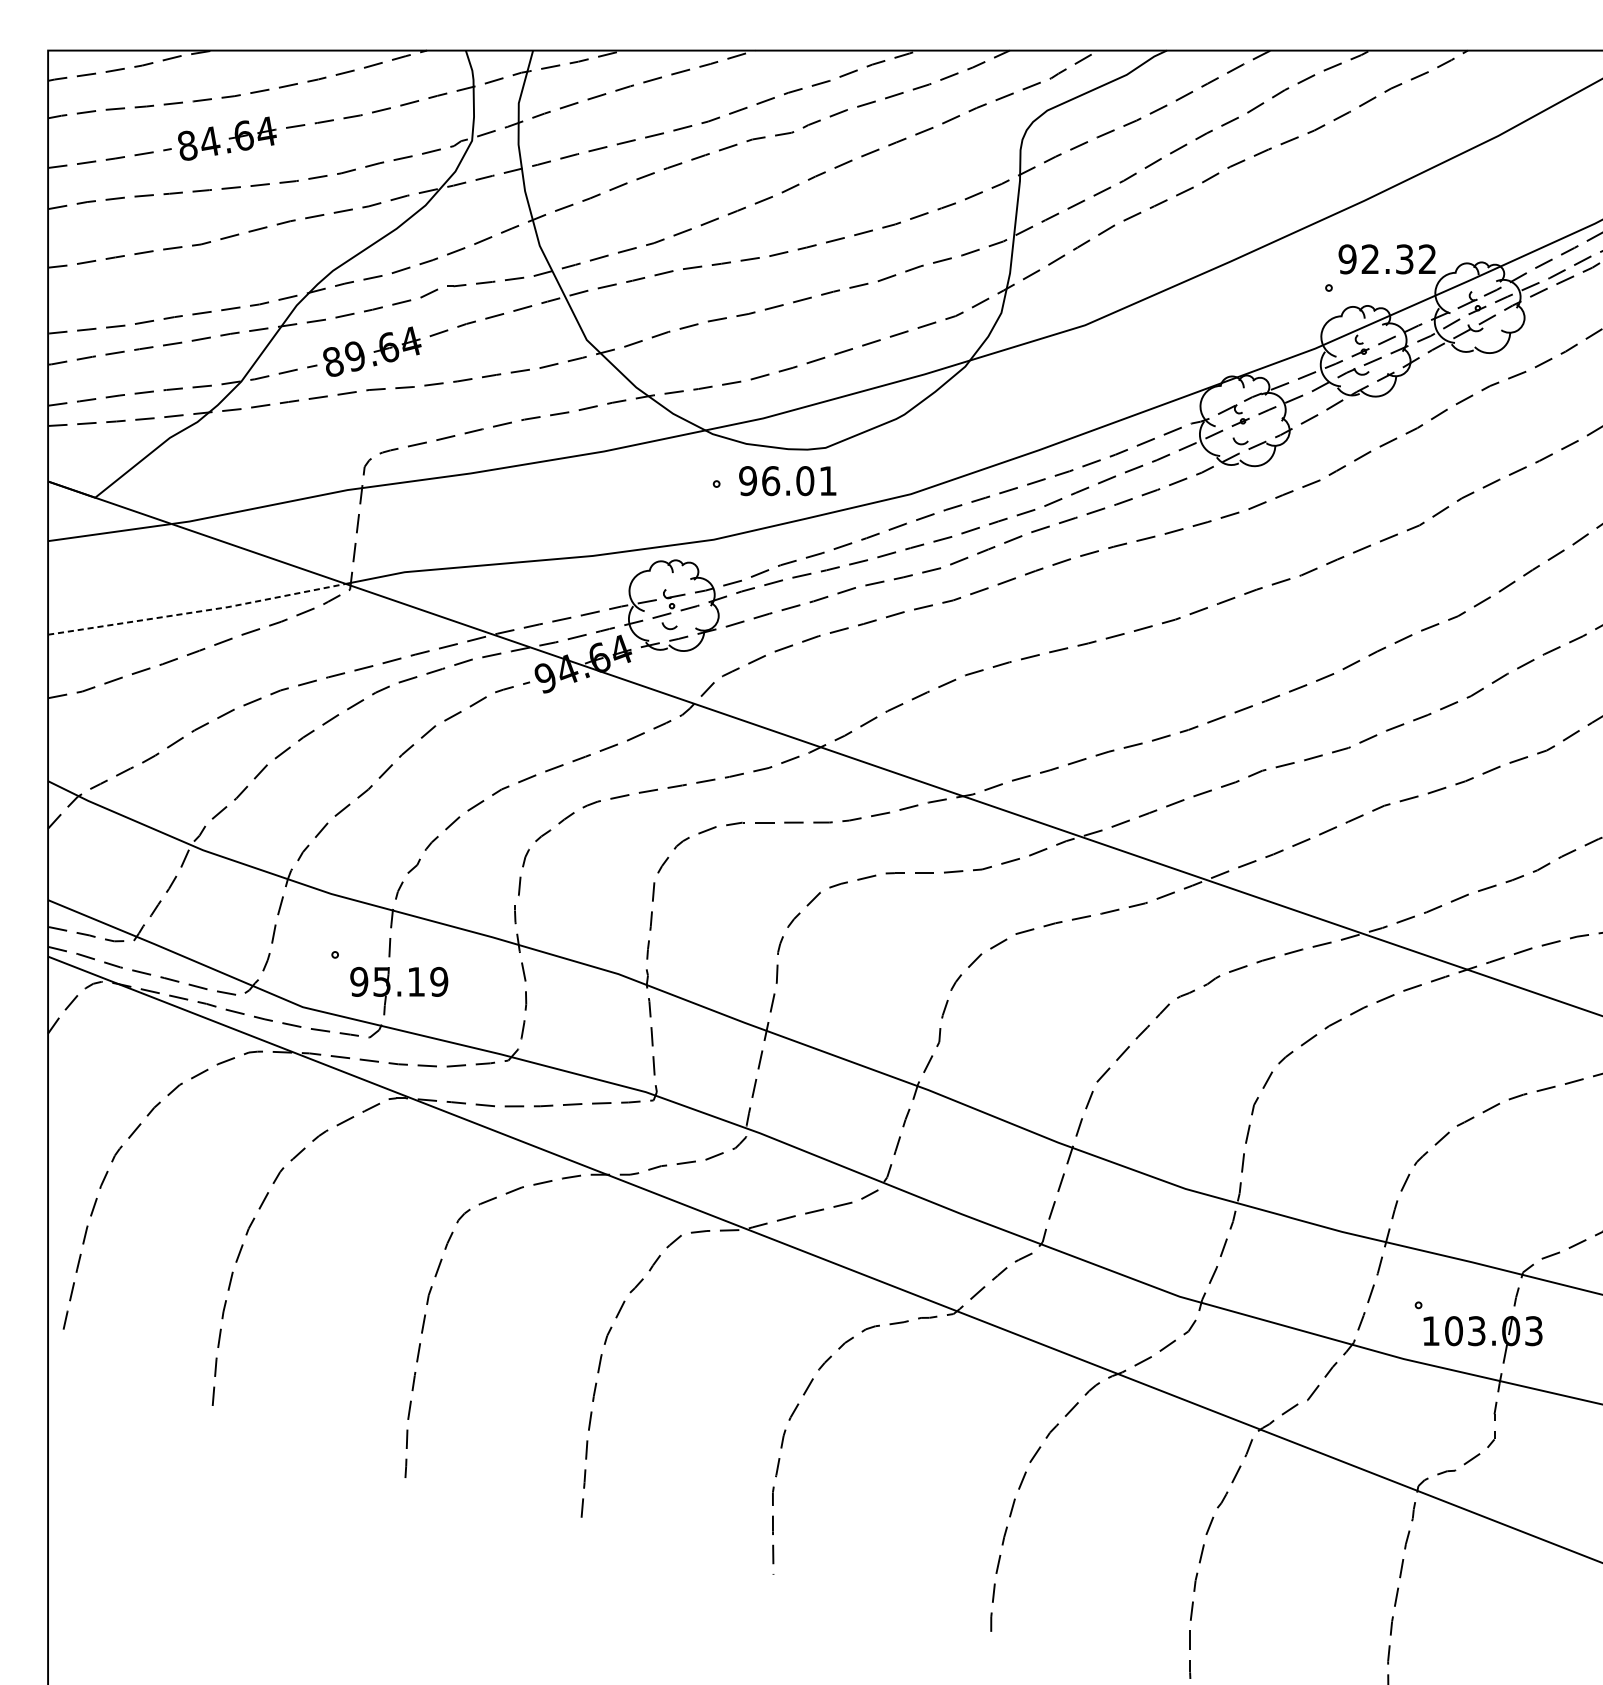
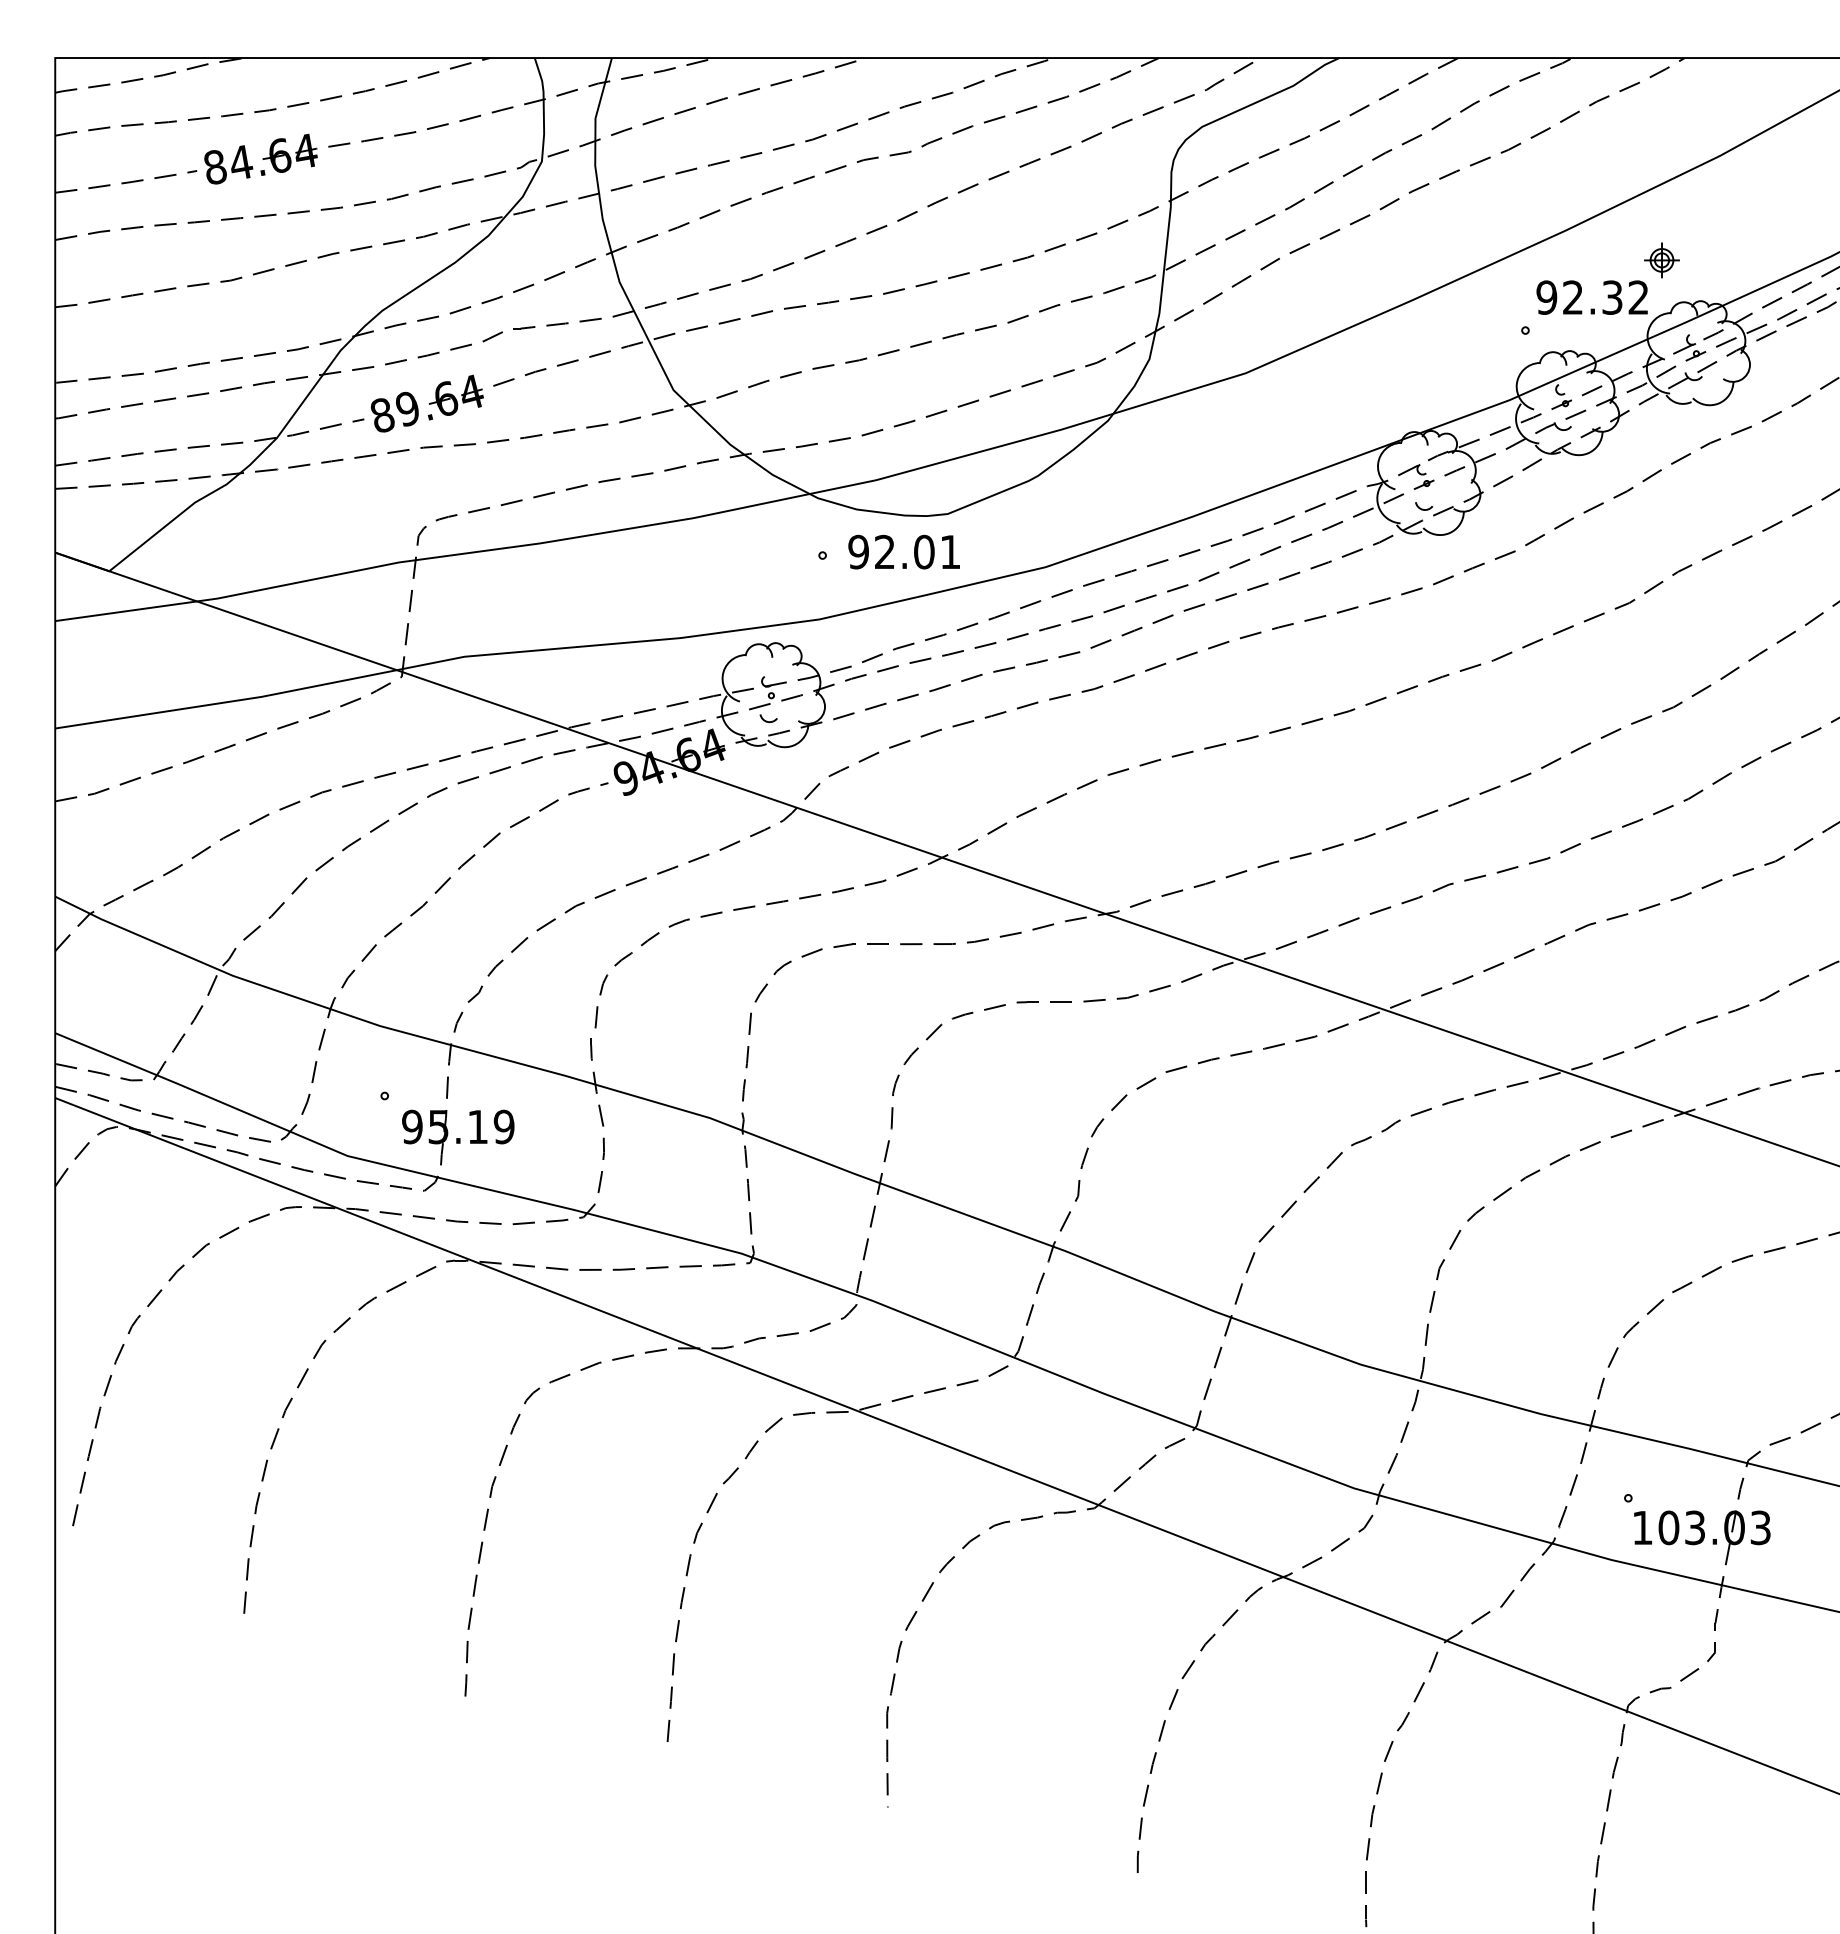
part: (1447, 226) -> (1661, 260), added
text: (770, 480) -> (884, 551), 96.01 -> 92.01
line: (197, 612) -> (226, 702), dashed -> solid

